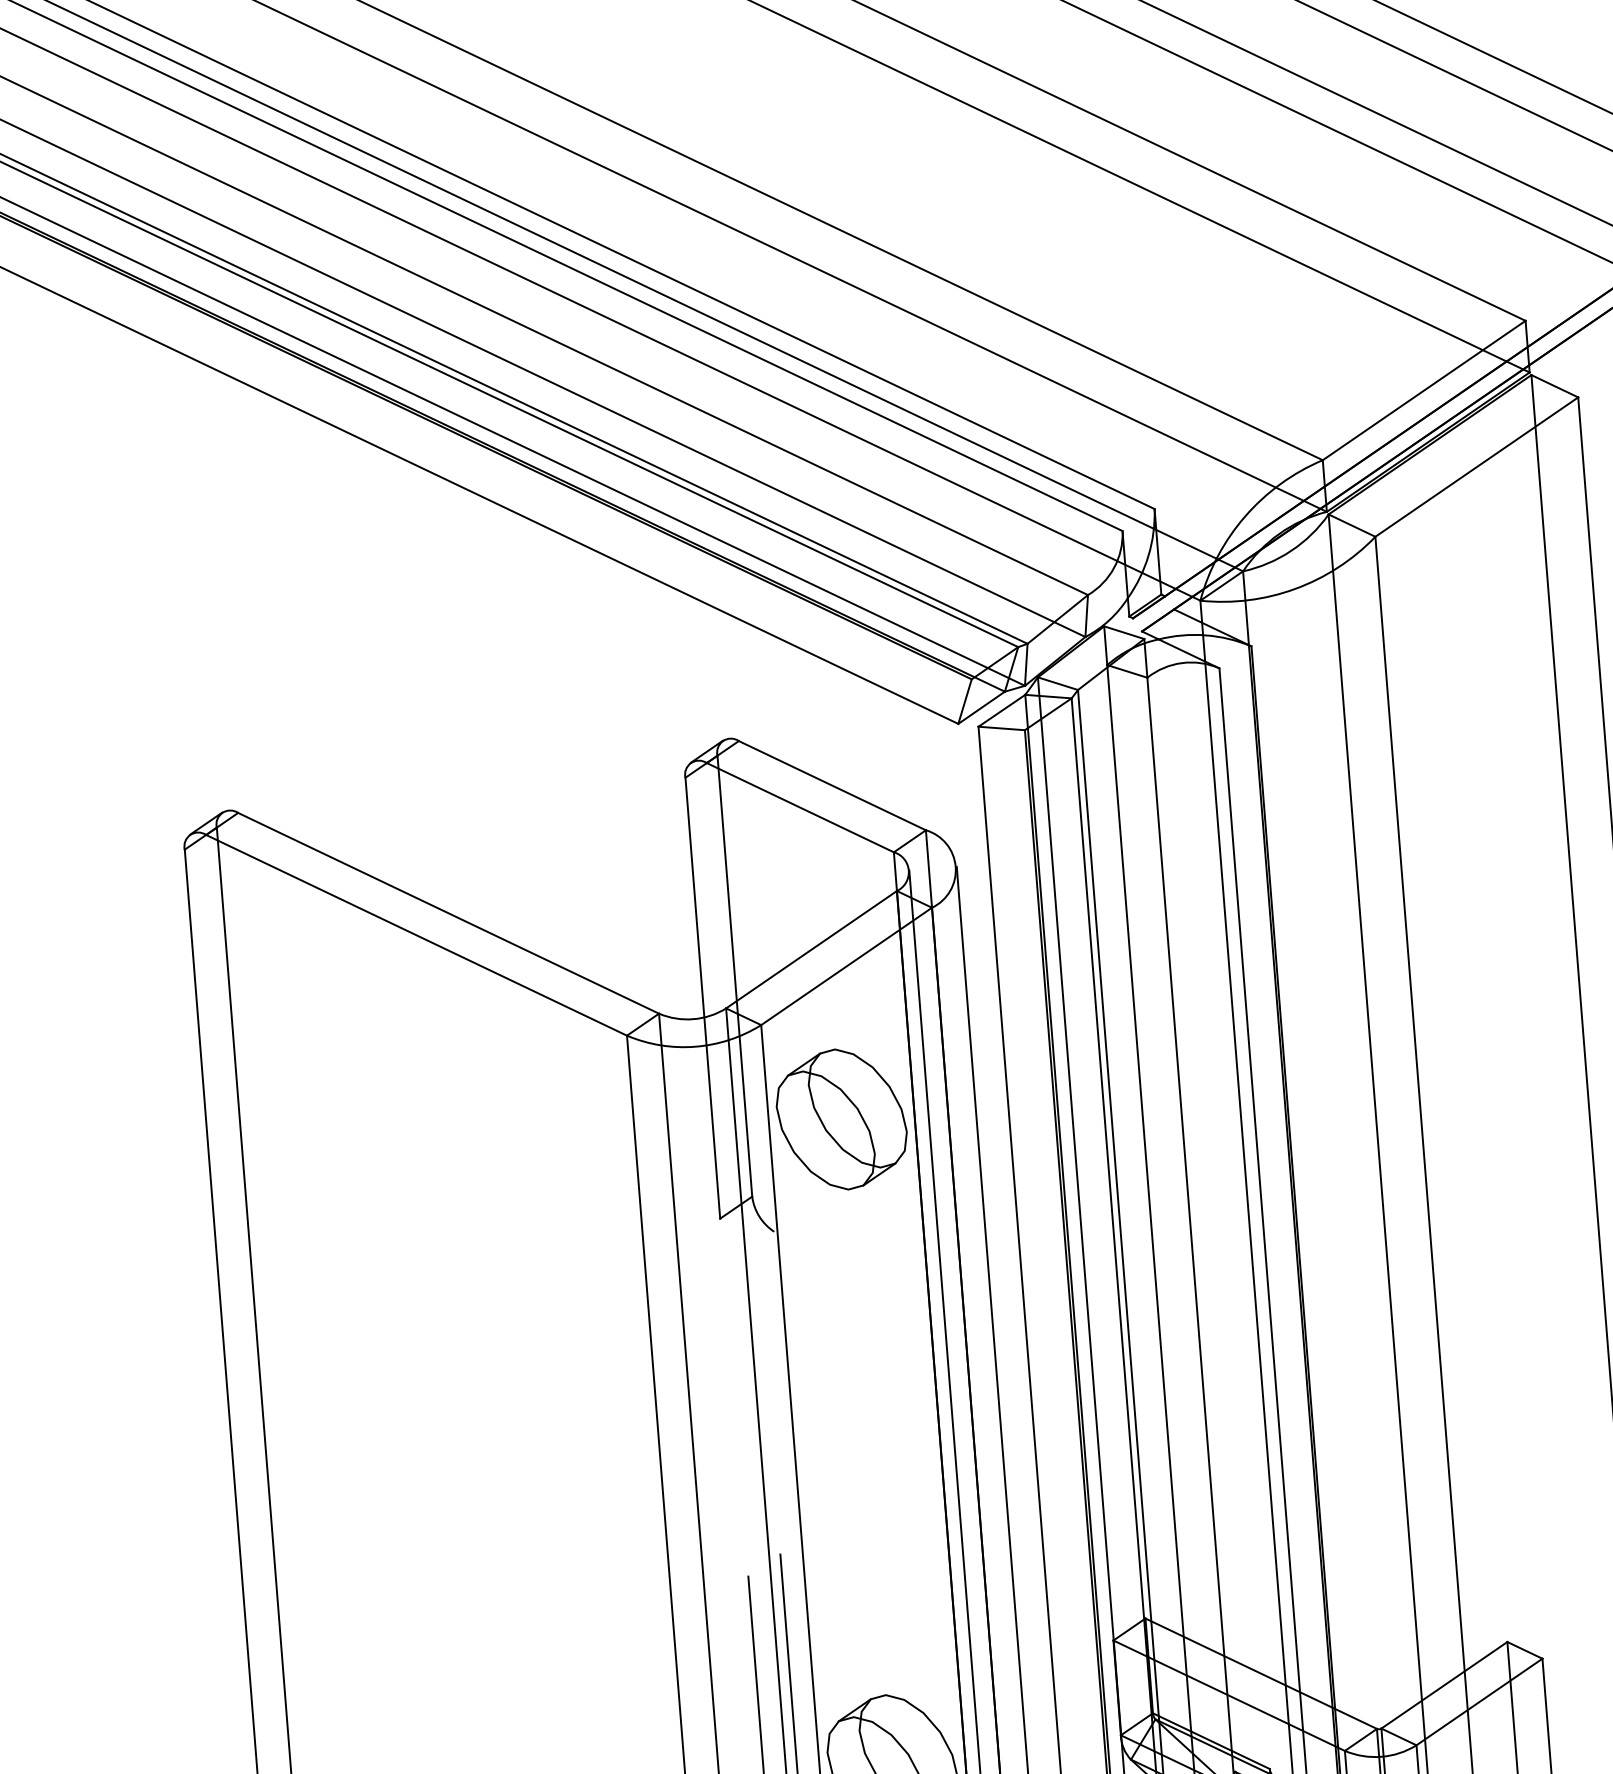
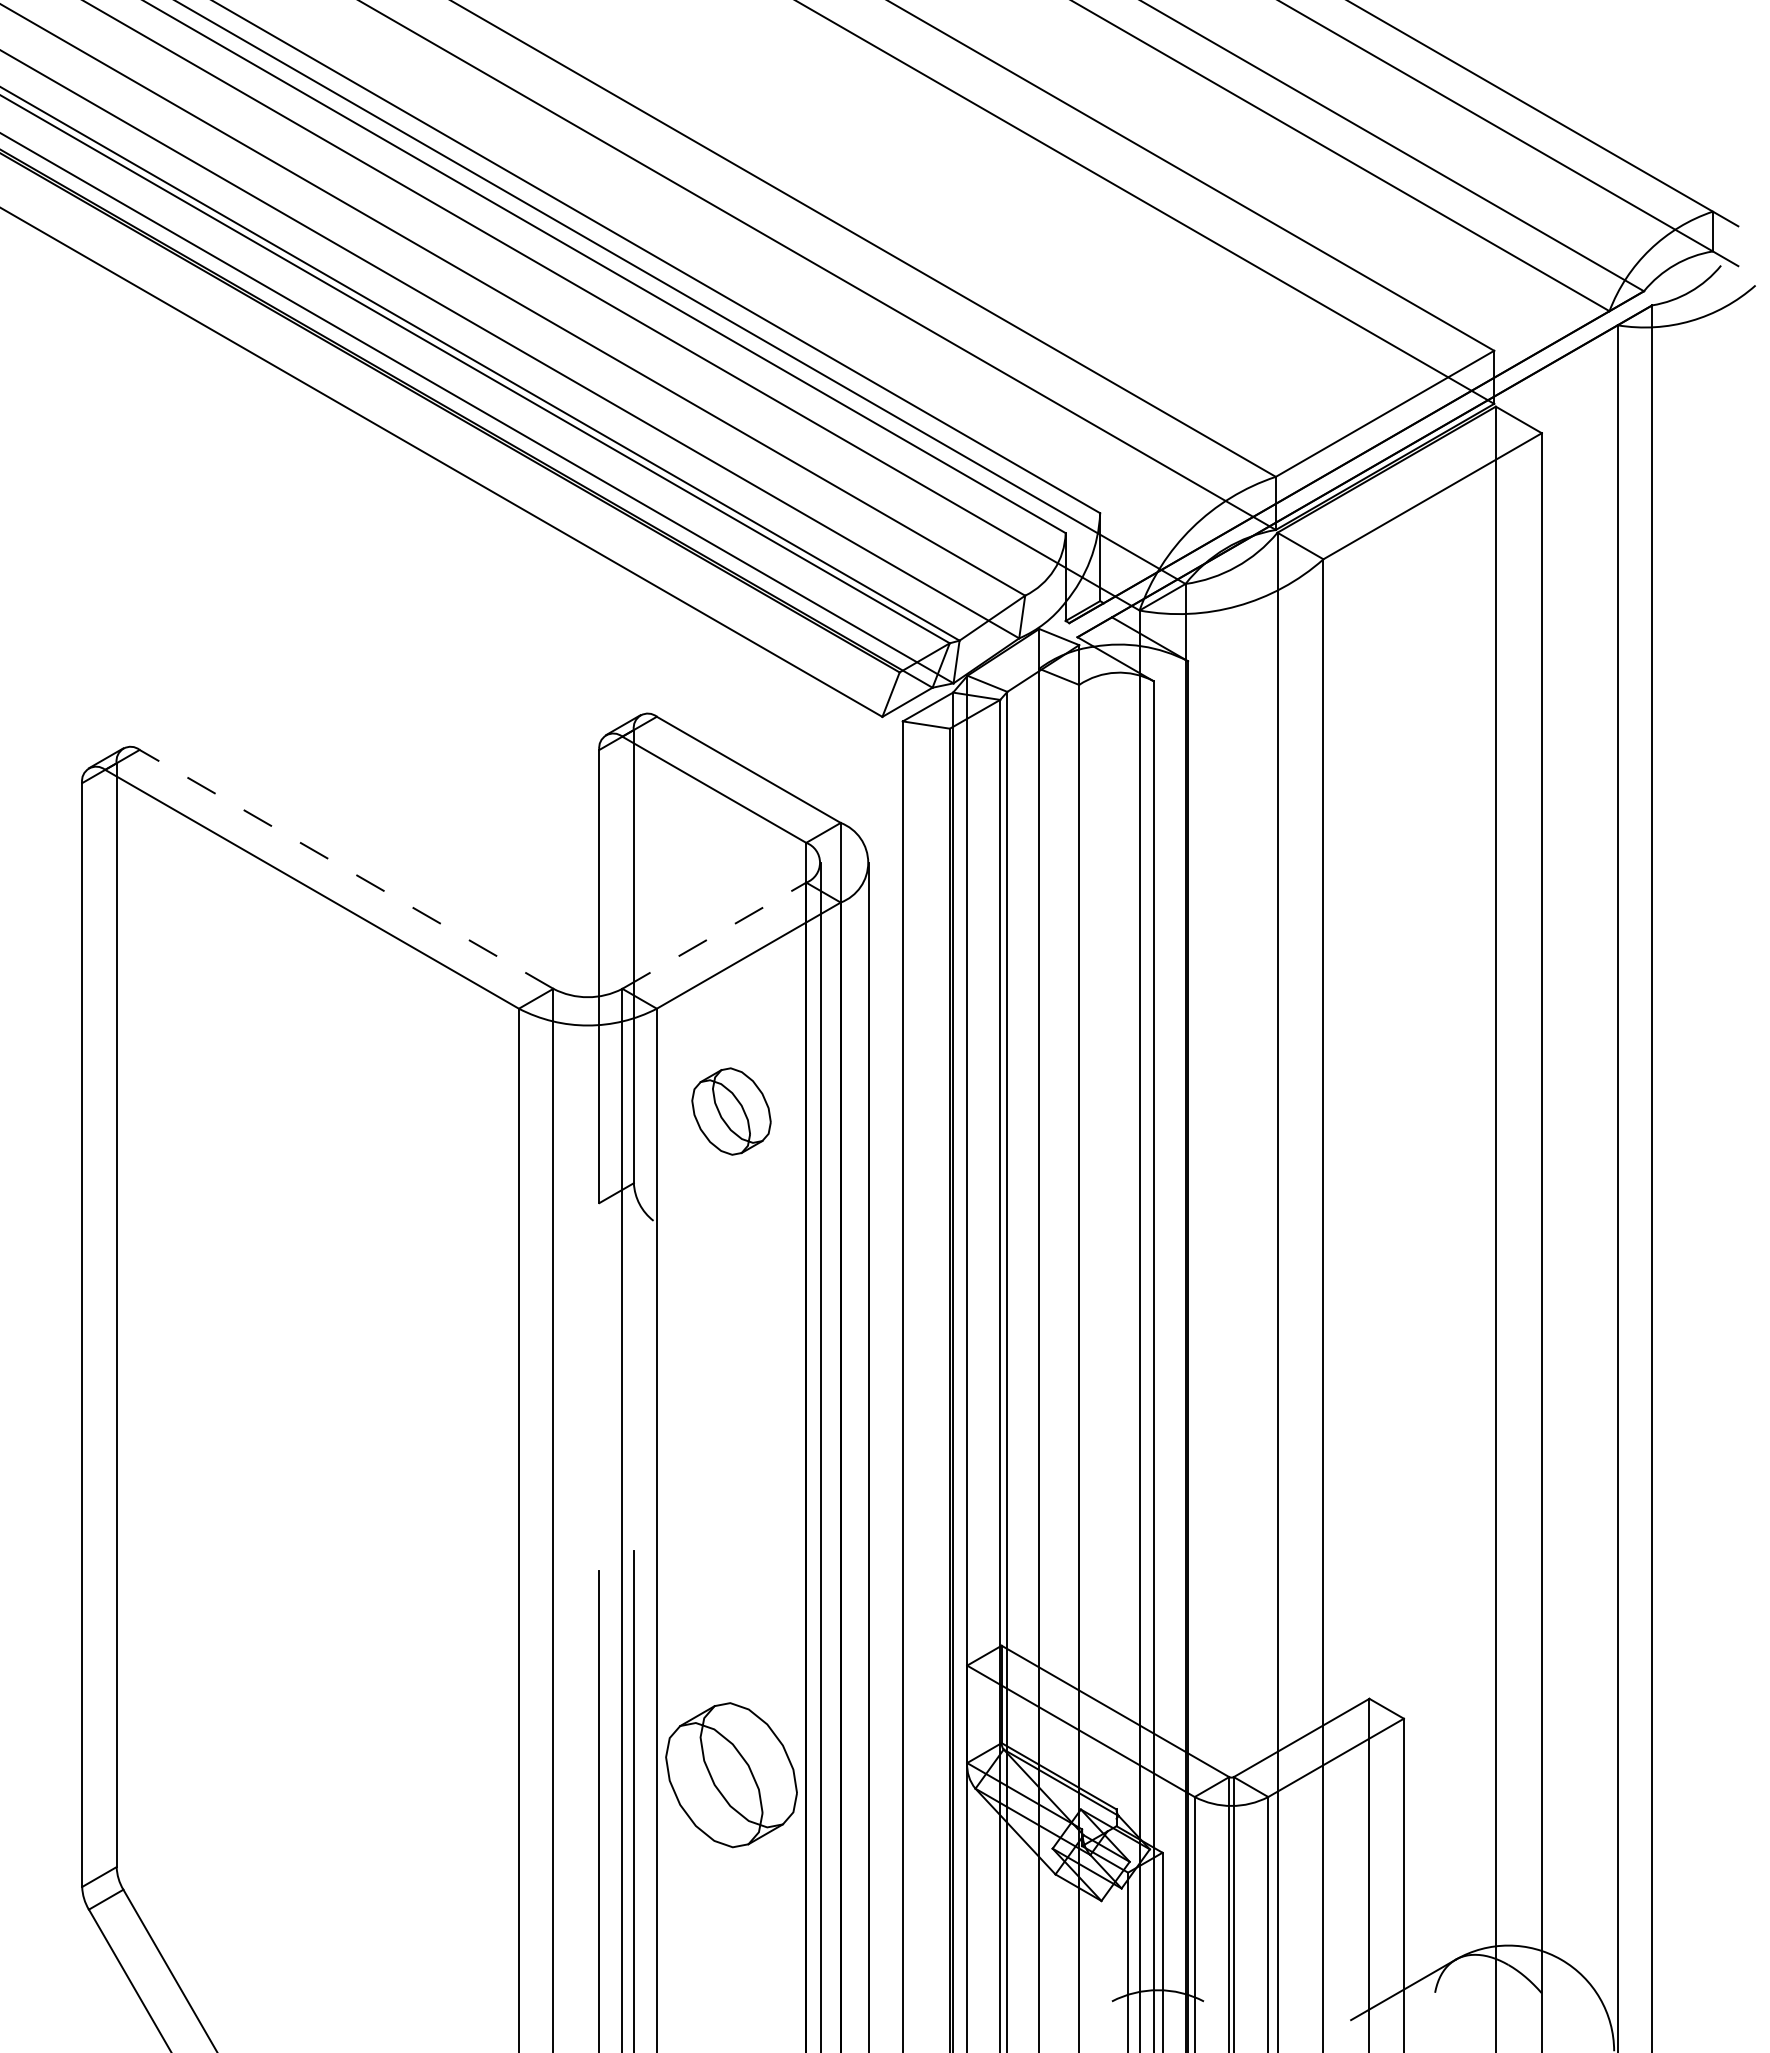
line: (448, 913) -> (346, 869), solid -> dashed
line: (811, 949) -> (714, 935), solid -> dashed
part: (841, 1119) -> (731, 1111), size x0.6

